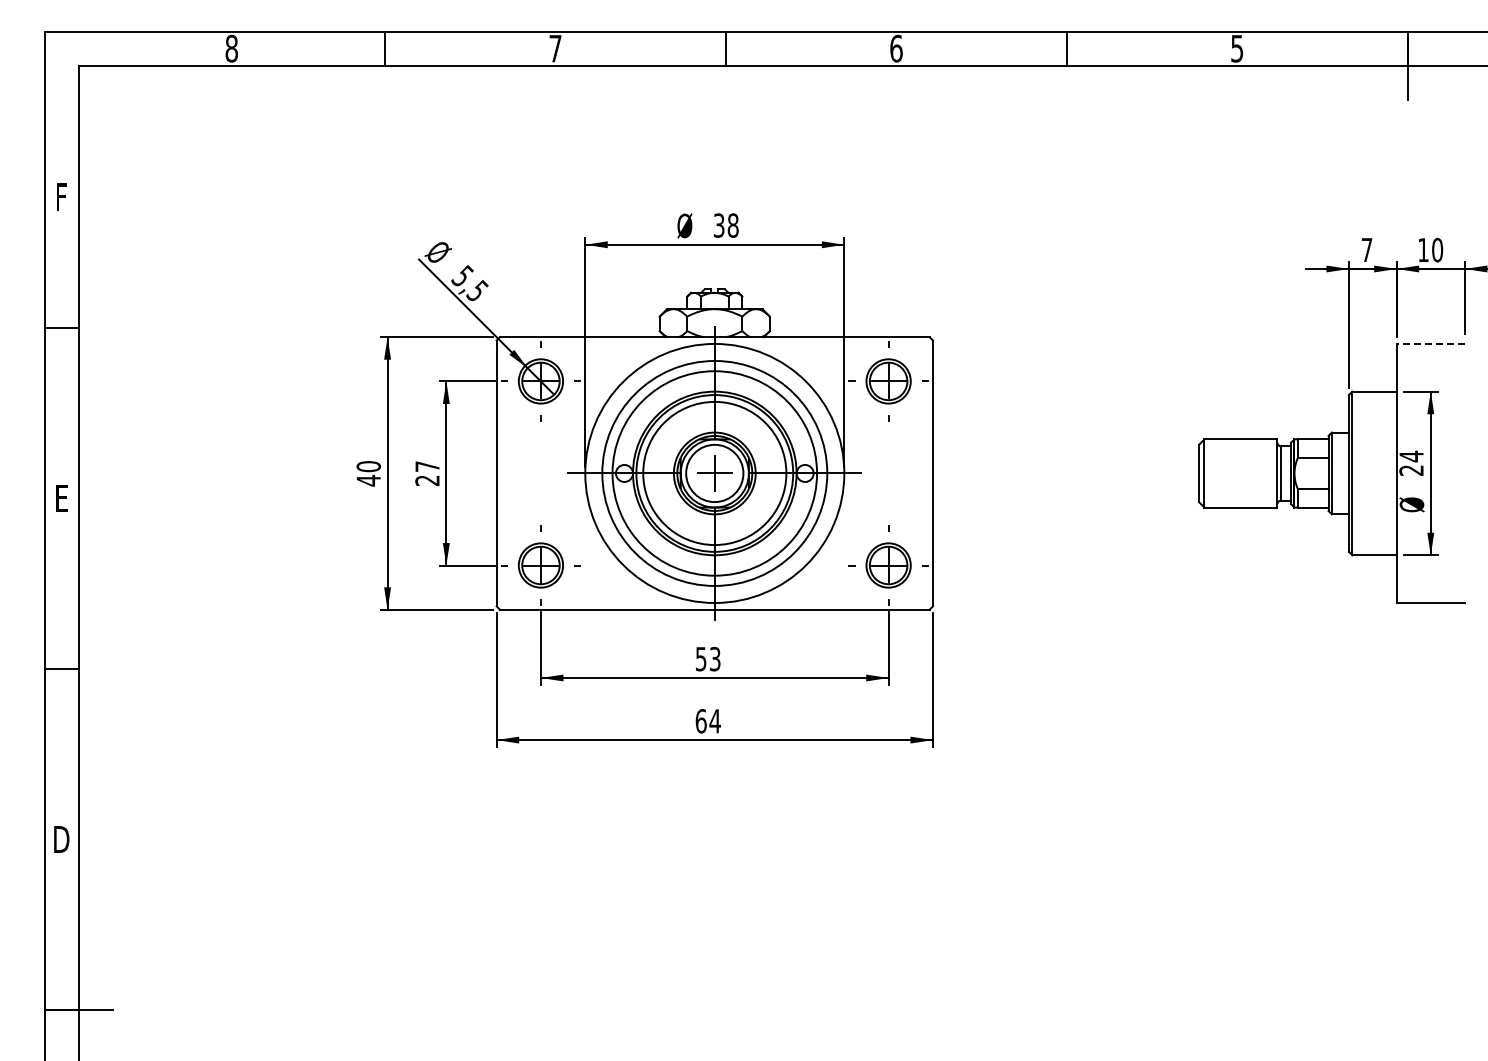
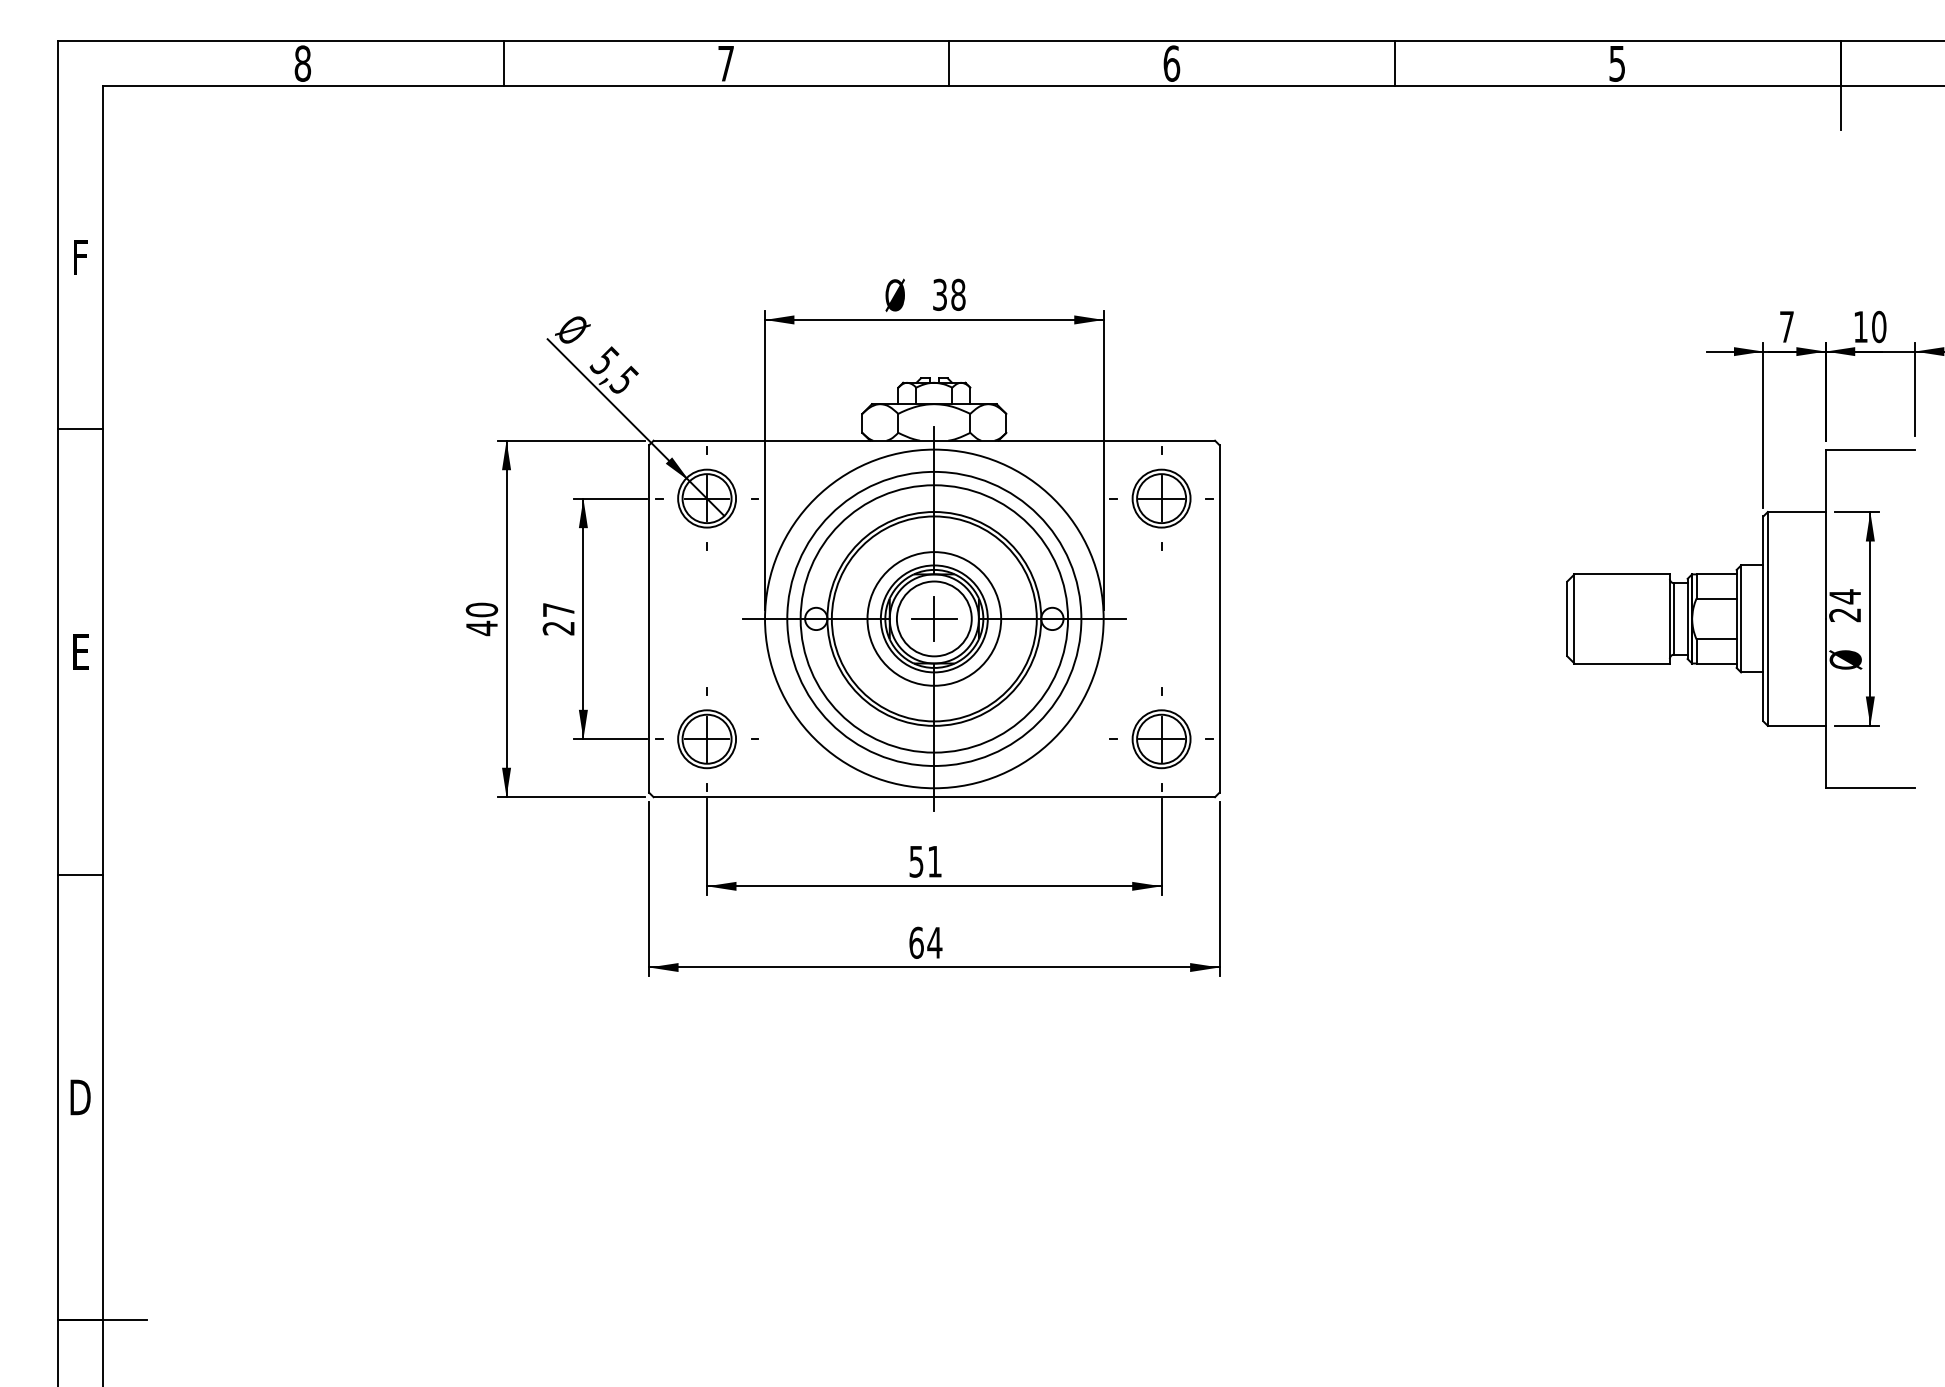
line: (1430, 343) -> (1869, 449), dashed -> solid
circle: (714, 473) -> (933, 618), size x0.71
text: (715, 658) -> (935, 860), 53 -> 51

